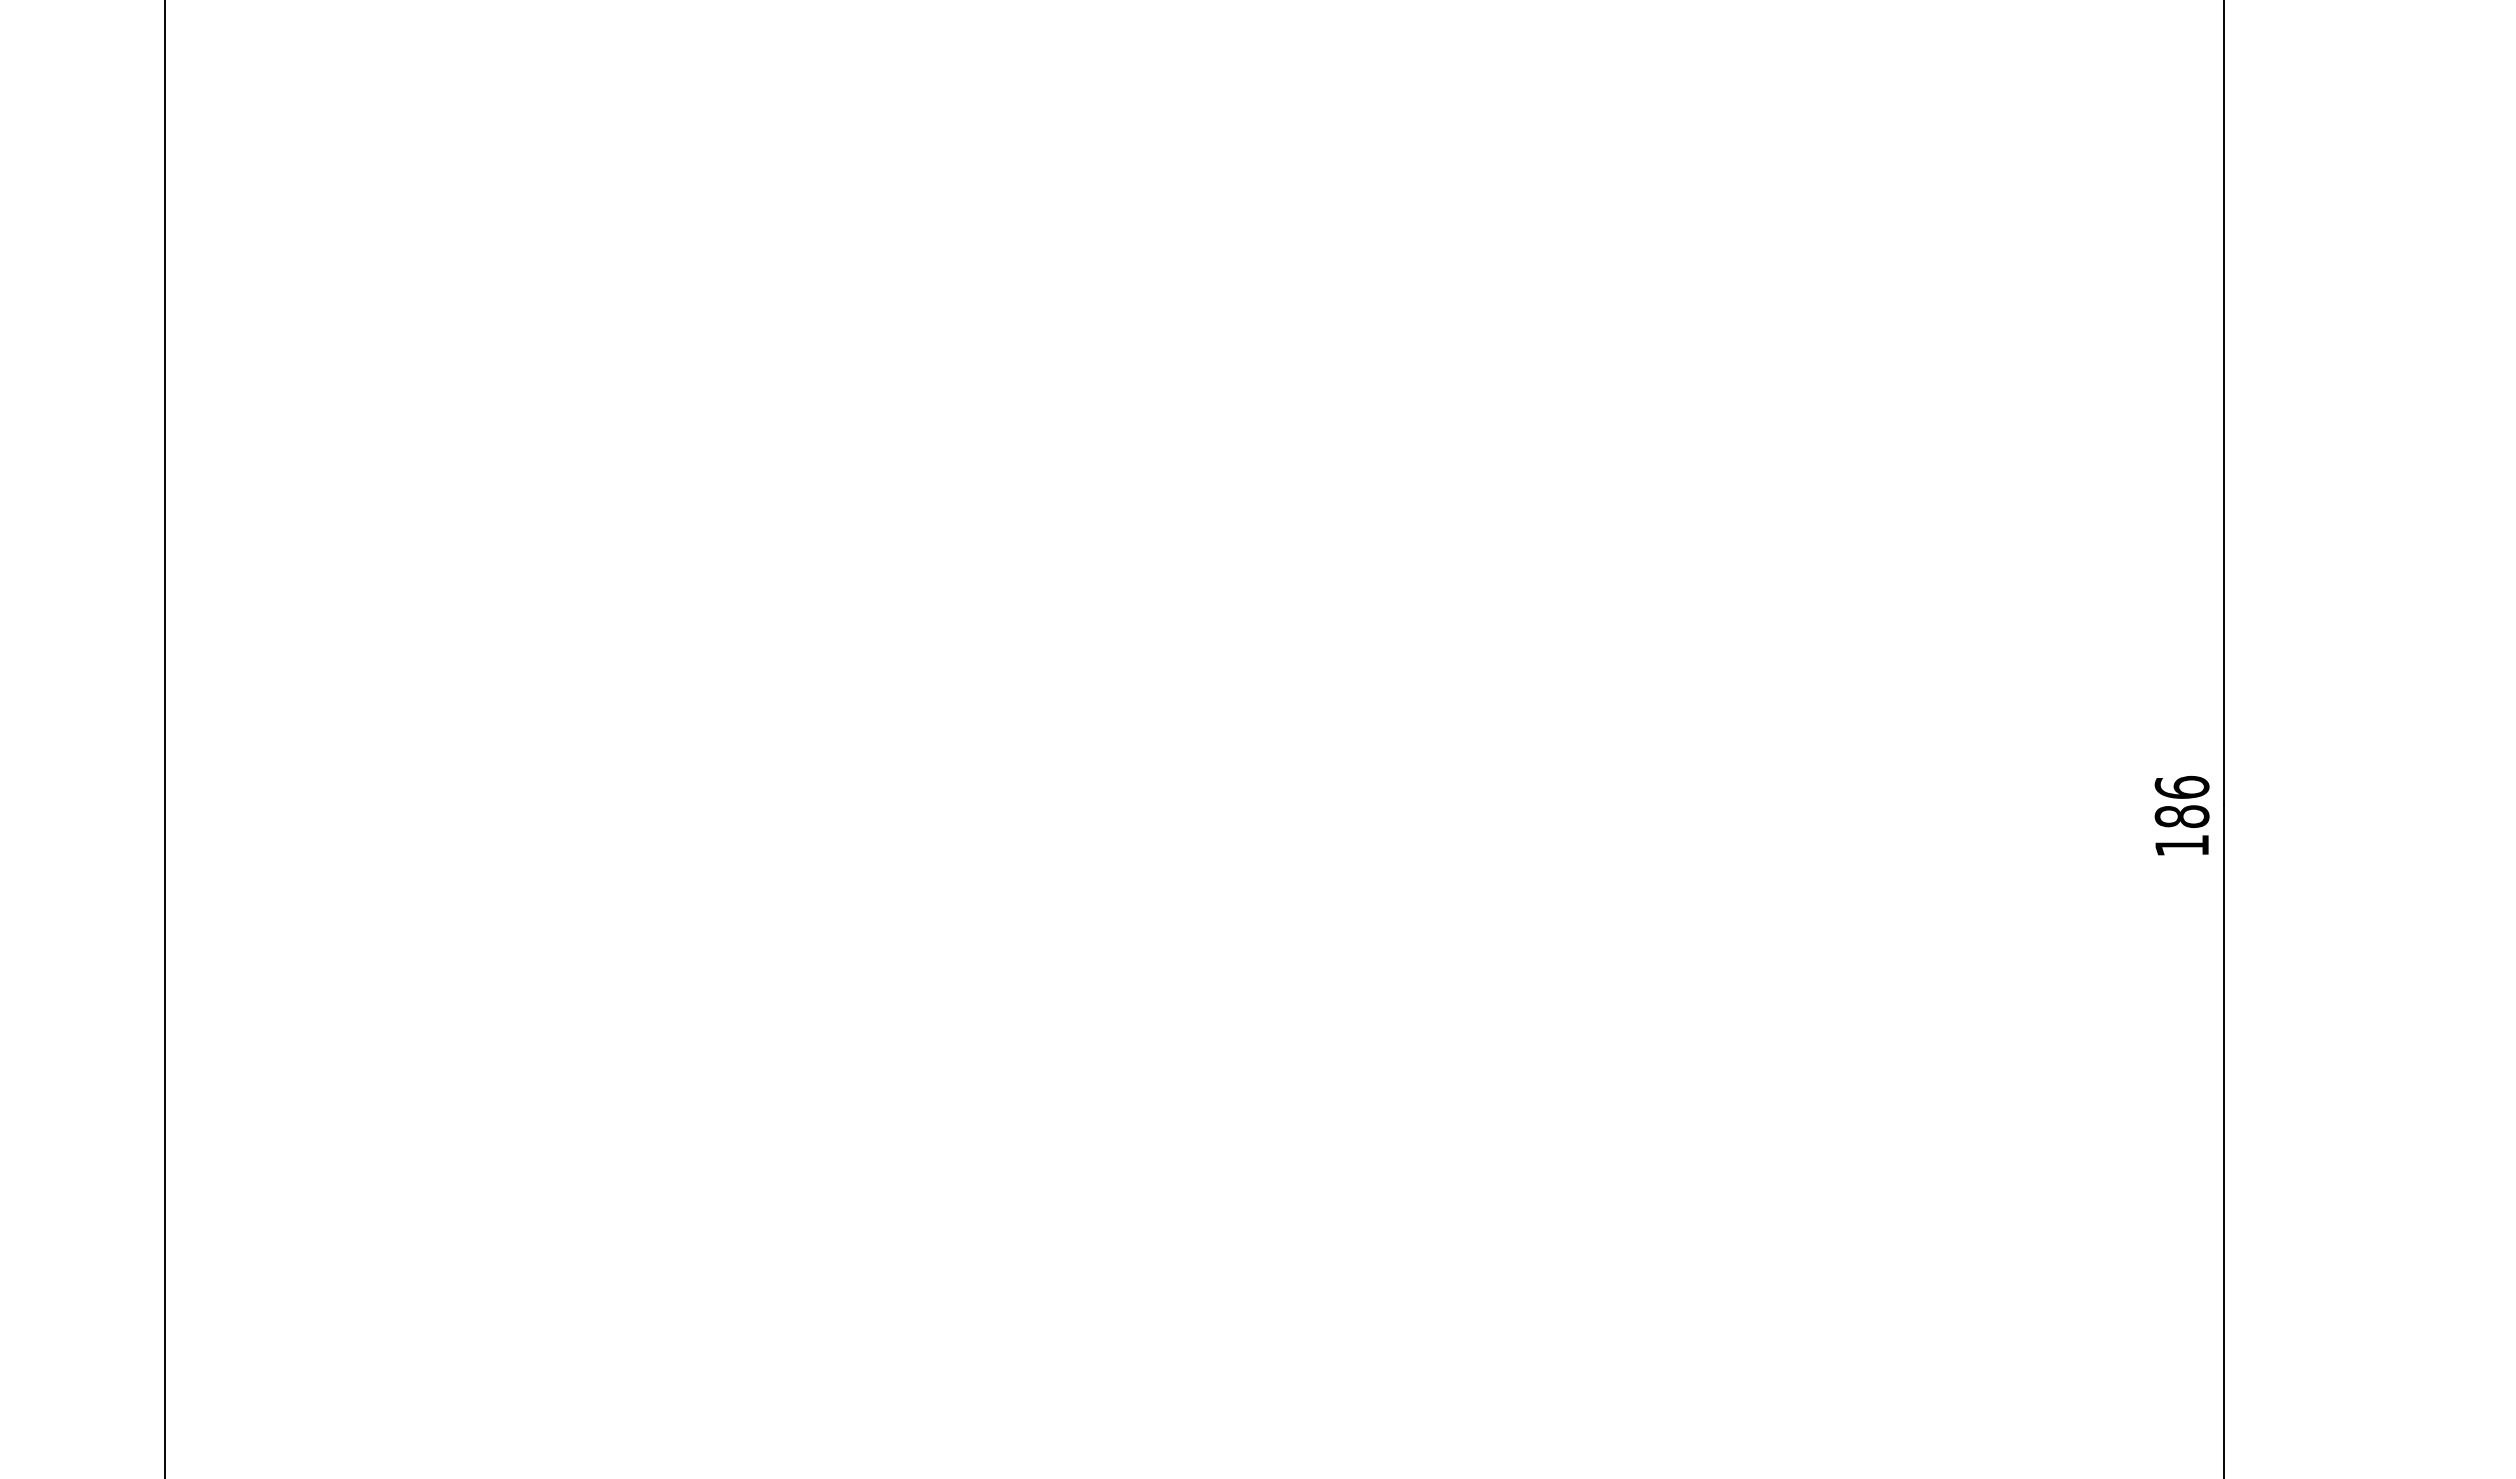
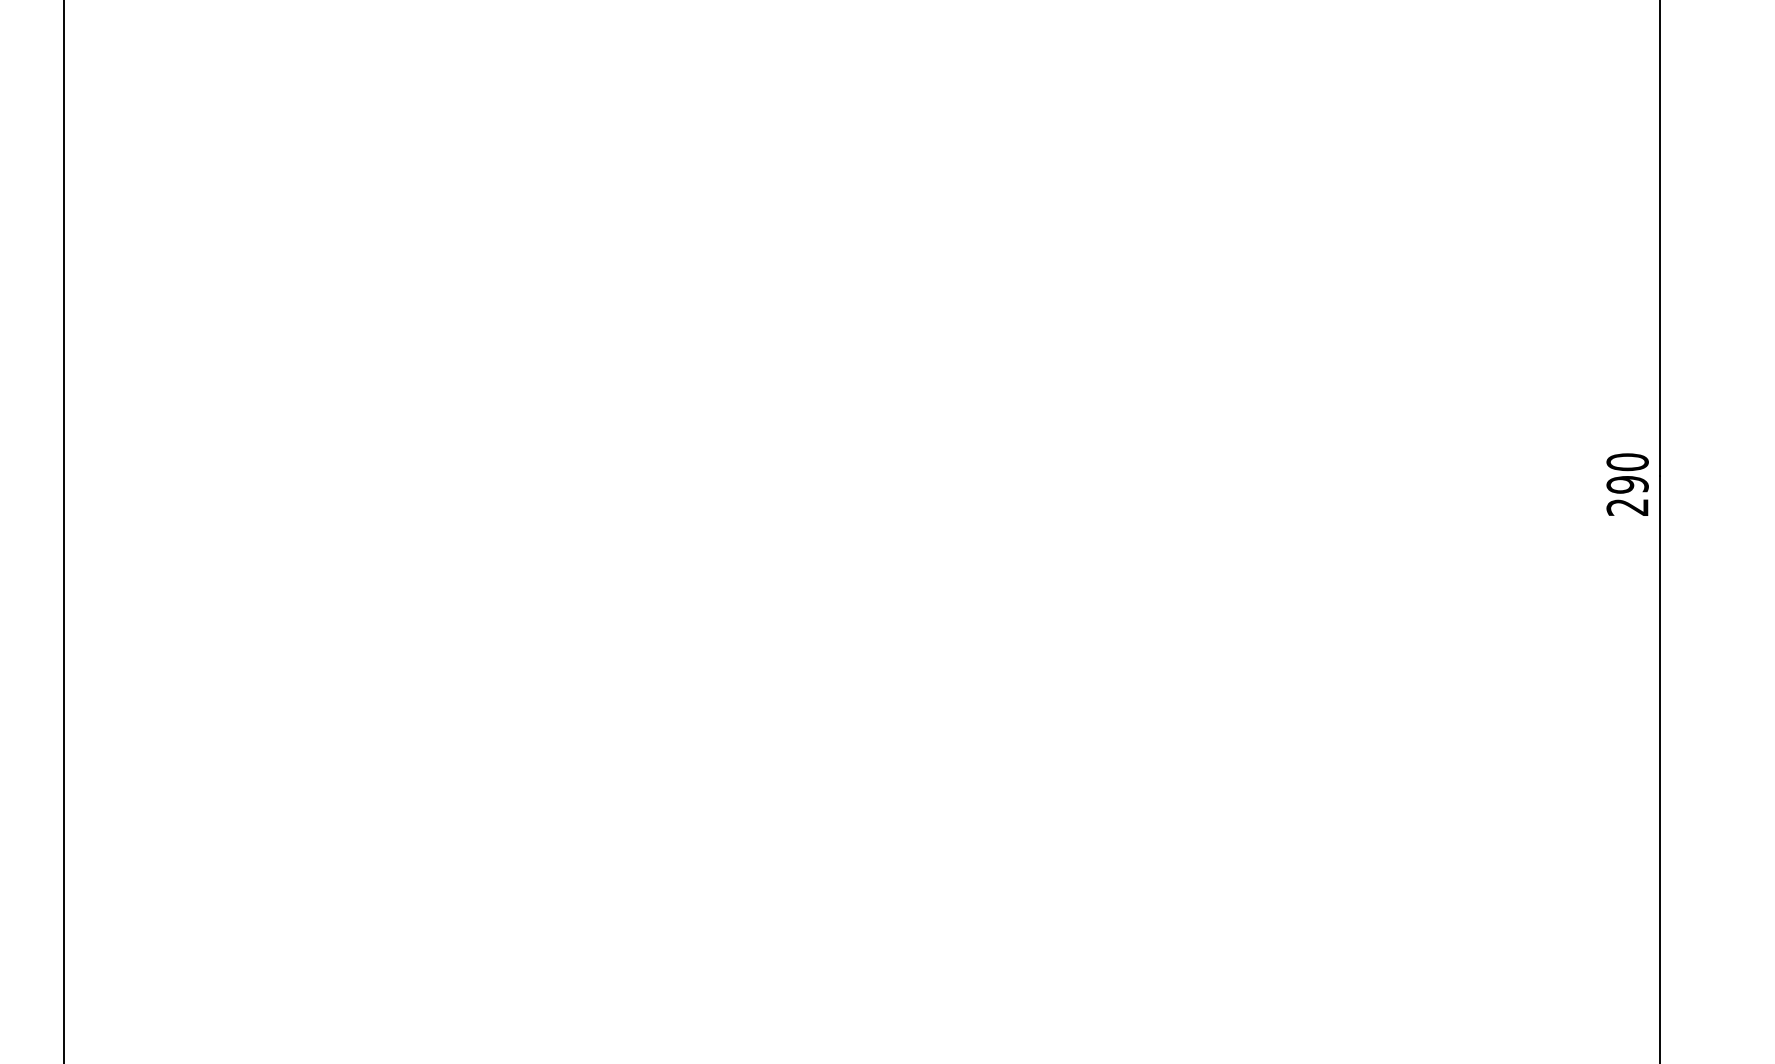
text: (2181, 815) -> (1627, 483), 186 -> 290

